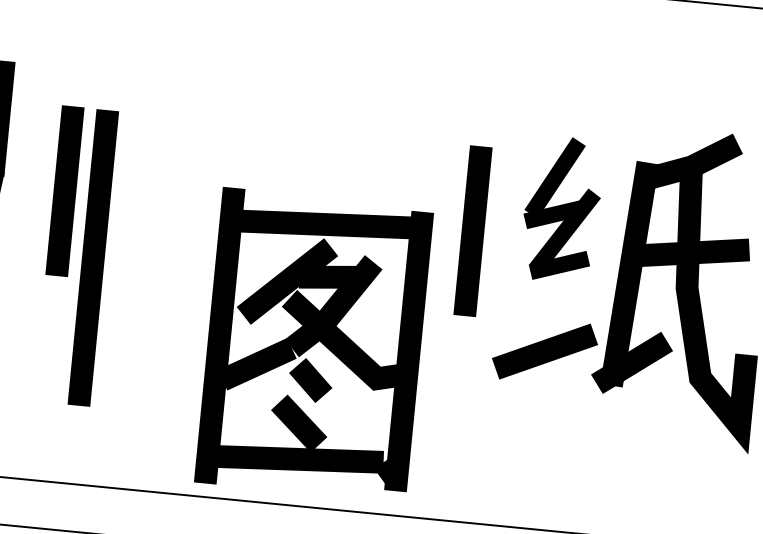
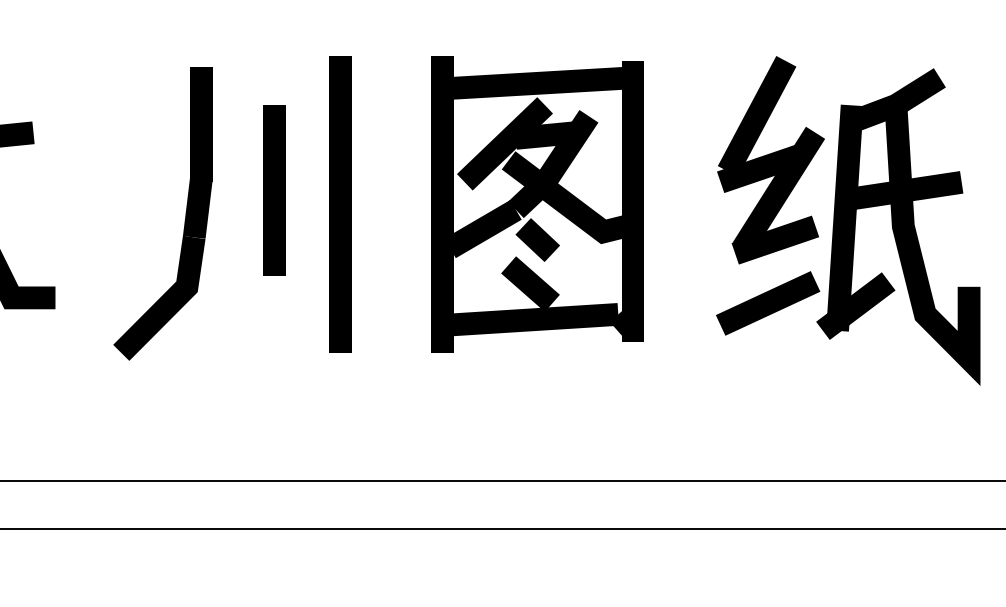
part: (561, 209) -> (770, 160), size x1.43
line: (472, 231) -> (684, 190), removed
line: (93, 258) -> (340, 204), moved
part: (313, 345) -> (537, 204), moved

